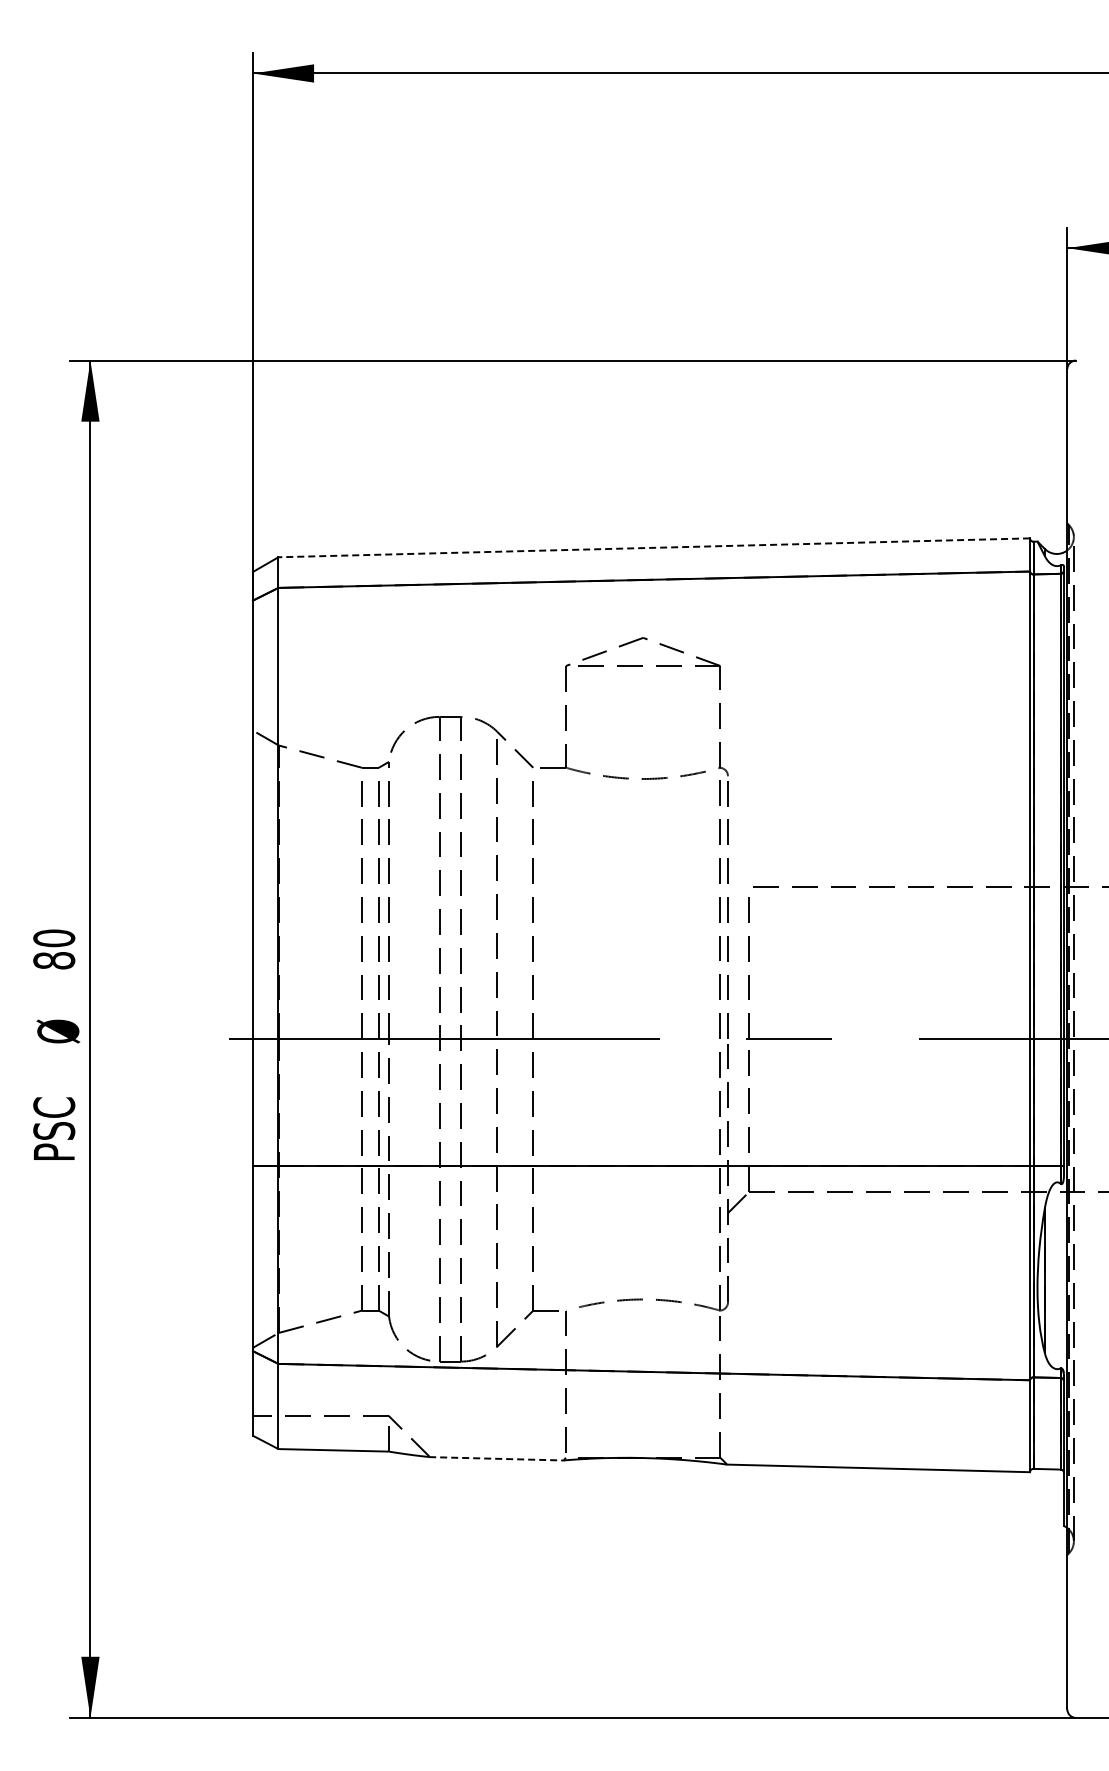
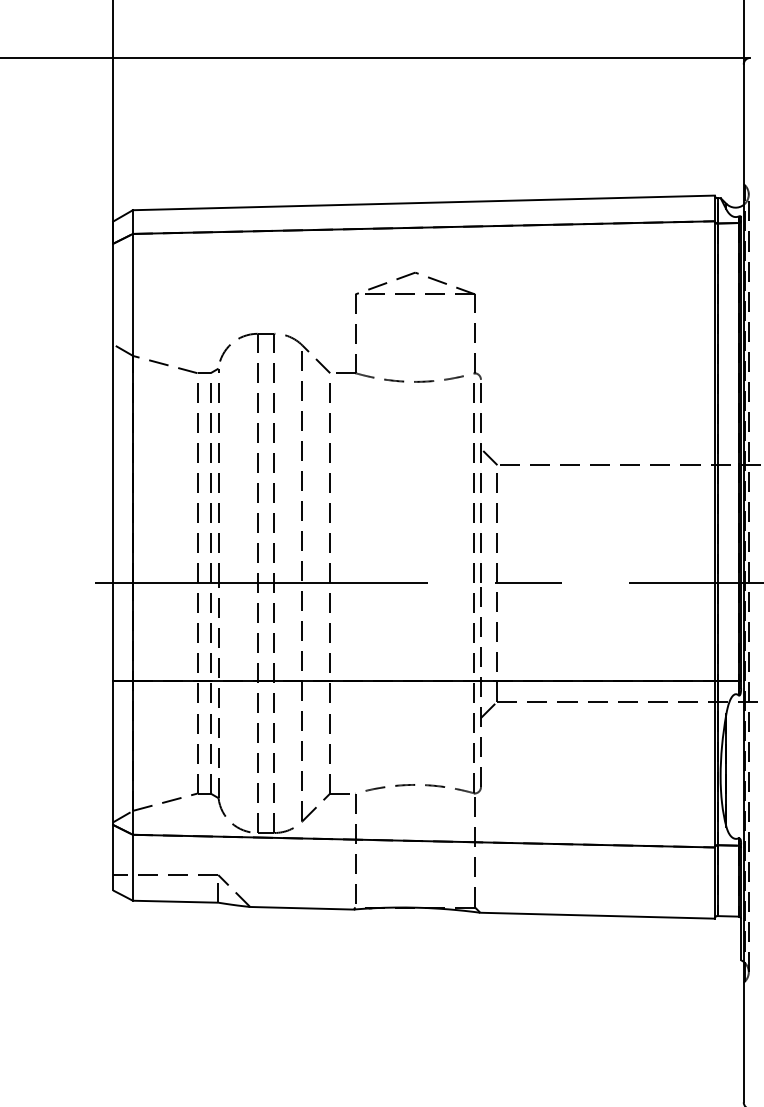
line: (654, 547) -> (424, 202), dashed -> solid
line: (738, 875) -> (489, 456), added
line: (496, 1458) -> (301, 908), dashed -> solid

